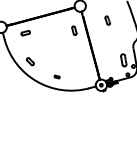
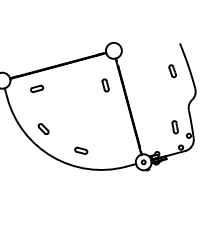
part: (107, 20) -> (172, 71), moved
part: (123, 60) -> (174, 127), size x0.71
part: (57, 76) -> (81, 150), size x1.67

